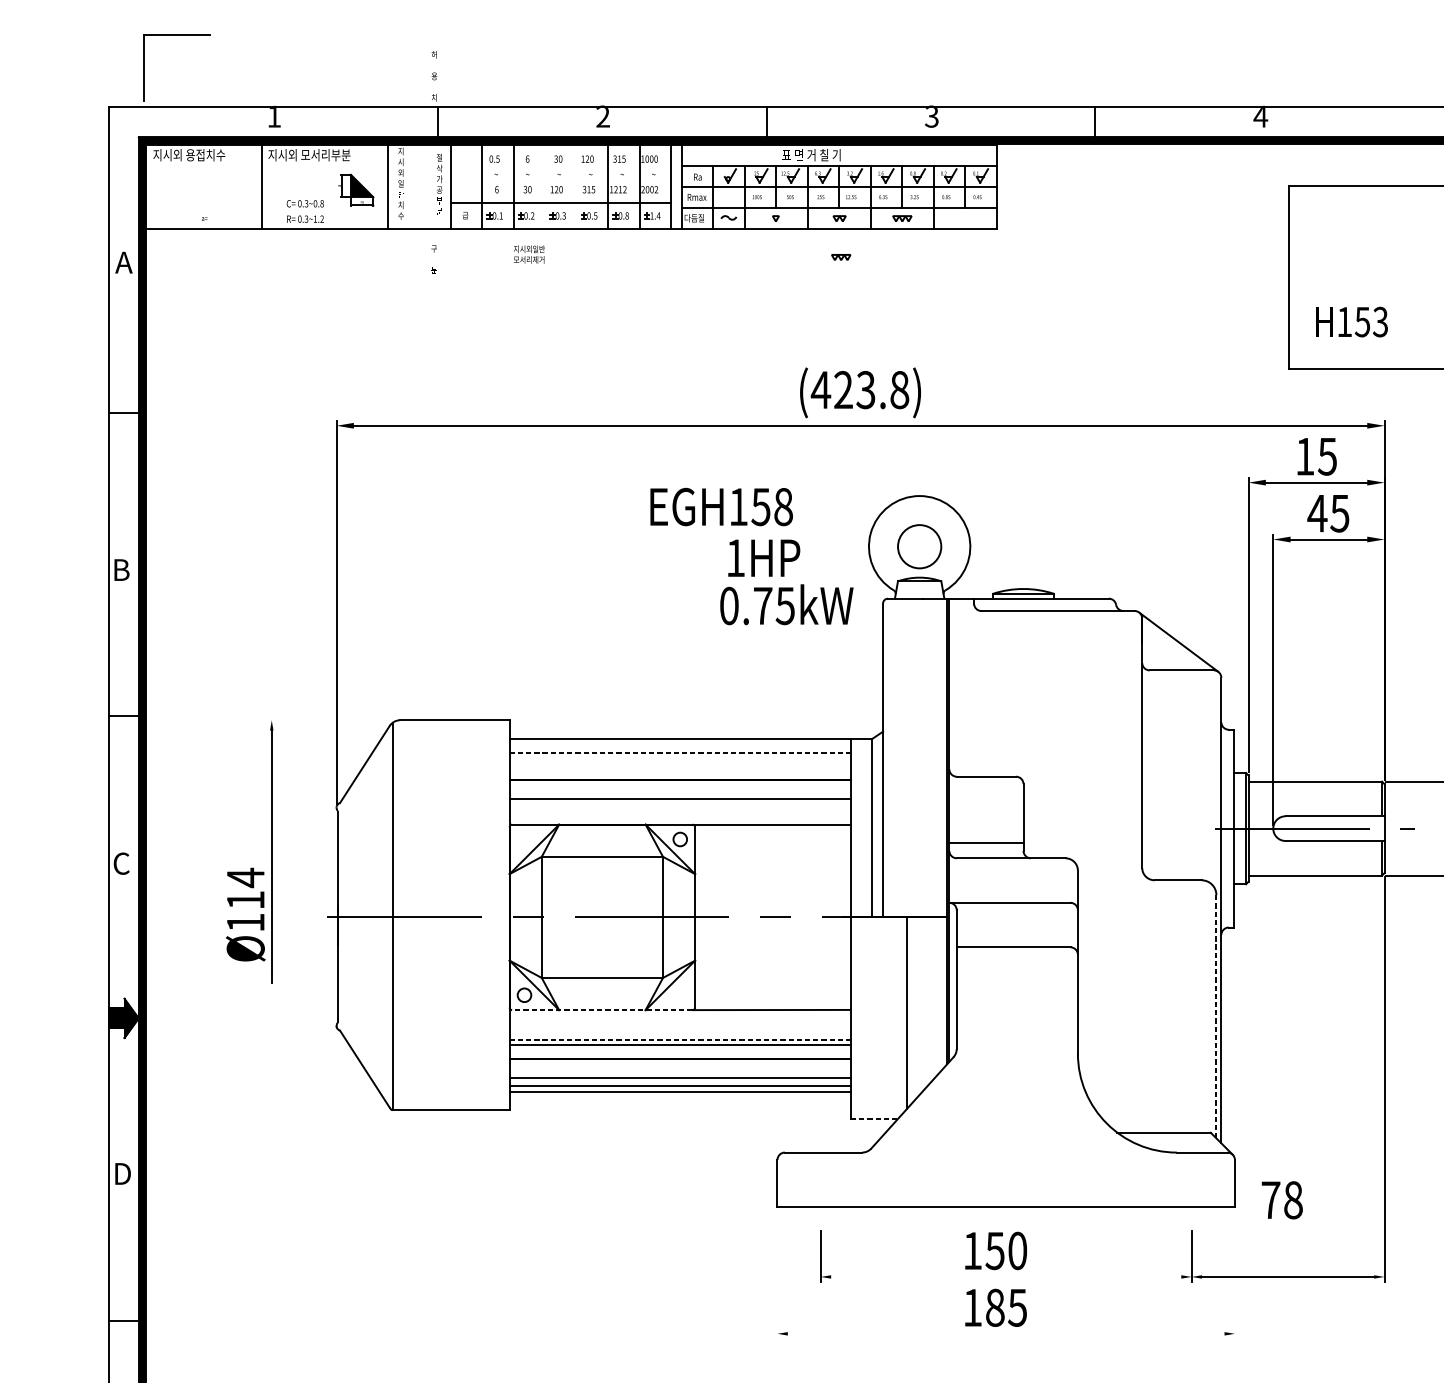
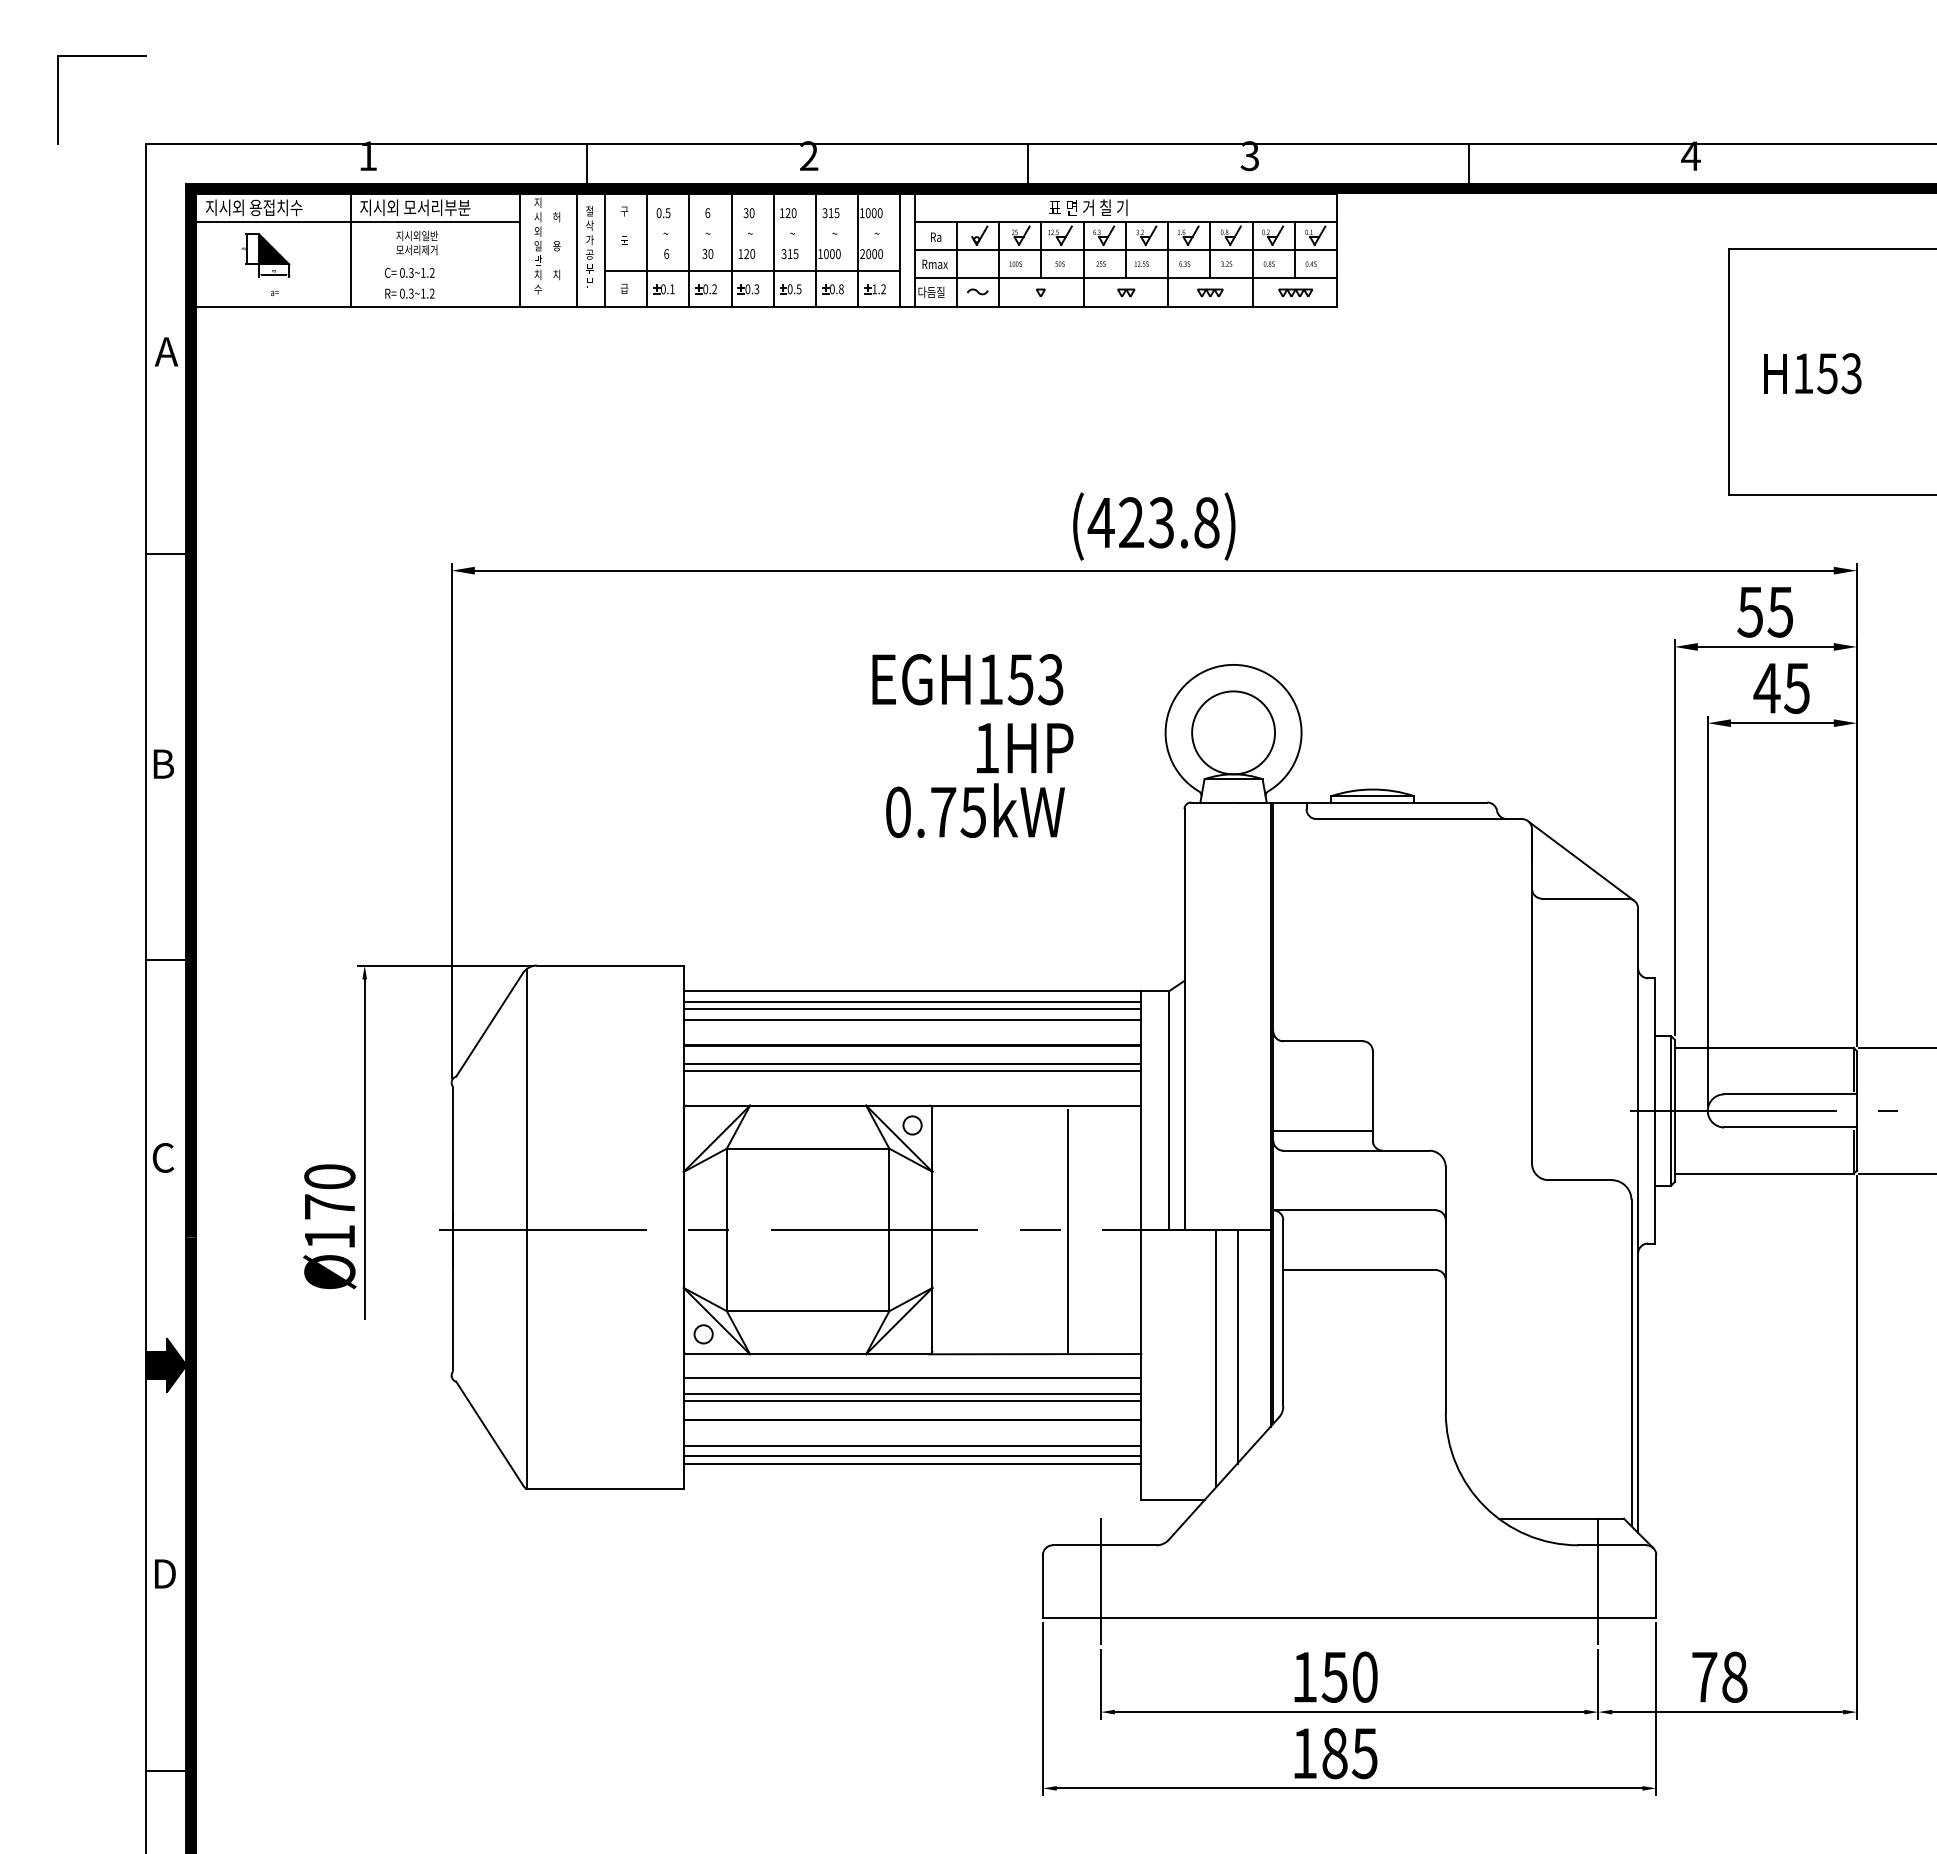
part: (176, 35) -> (101, 56), moved
text: (434, 76) -> (556, 246), moved
line: (267, 166) -> (358, 222), added
line: (429, 186) -> (576, 249), added
line: (545, 186) -> (731, 249), added
line: (576, 186) -> (773, 249), added
part: (355, 190) -> (265, 255), moved
text: (620, 190) -> (832, 254), 1212 -> 1000
text: (656, 190) -> (880, 254), 2002 -> 2000
text: (318, 203) -> (427, 272), 0.3~0.8 -> 0.3~1.2
text: (658, 216) -> (883, 289), 1.4 -> 1.2
part: (965, 218) -> (1295, 292), added
text: (529, 254) -> (417, 242), moved
part: (841, 257) -> (1128, 344), removed
text: (434, 259) -> (624, 225), moved
text: (1351, 322) -> (1812, 373), moved
text: (1304, 456) -> (1749, 612), 15 -> 55
text: (783, 506) -> (1050, 679), 158 -> 153
circle: (919, 546) -> (1233, 732), size x1.43
text: (786, 604) -> (975, 810), moved
line: (331, 720) -> (444, 965), added
line: (680, 747) -> (912, 1001), added
line: (680, 753) -> (912, 1009), dashed -> solid
line: (680, 760) -> (912, 1019), added
line: (680, 794) -> (912, 1064), added
text: (245, 888) -> (329, 1191), Ø114 -> Ø170
line: (796, 917) -> (1068, 1230), added
line: (922, 1004) -> (1237, 1346), added
line: (601, 1010) -> (807, 1354), dashed -> solid
line: (1216, 1016) -> (1631, 1362), dashed -> solid
line: (680, 1027) -> (912, 1377), added
line: (680, 1040) -> (912, 1394), dashed -> solid
line: (874, 1119) -> (1172, 1500), dashed -> solid
line: (820, 1179) -> (1100, 1581), added
line: (1191, 1179) -> (1598, 1581), added
text: (1282, 1199) -> (1719, 1676), moved
line: (777, 1275) -> (1042, 1709), added
line: (1235, 1275) -> (1656, 1709), added
line: (1006, 1277) -> (1349, 1712), added
line: (1006, 1333) -> (1349, 1788), added

